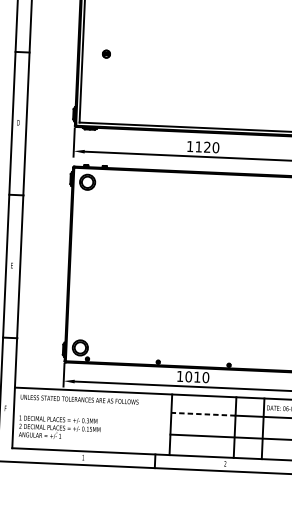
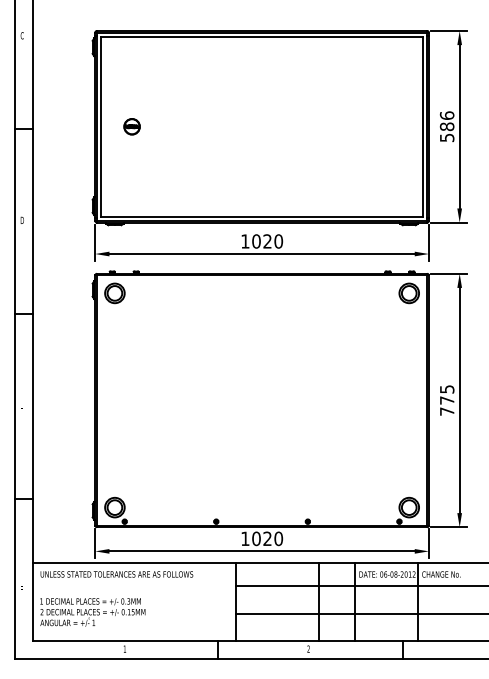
part: (106, 53) -> (131, 126), size x1.67
text: (198, 146) -> (256, 241), 1120 -> 1020
text: (197, 376) -> (267, 538), 1010 -> 1020
line: (203, 414) -> (277, 586), dashed -> solid

